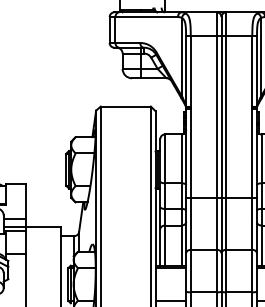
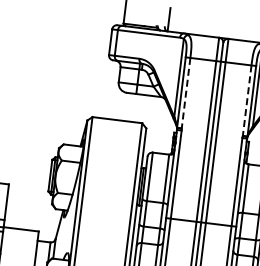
line: (190, 71) -> (185, 93), solid -> dashed
line: (252, 71) -> (247, 100), solid -> dashed

